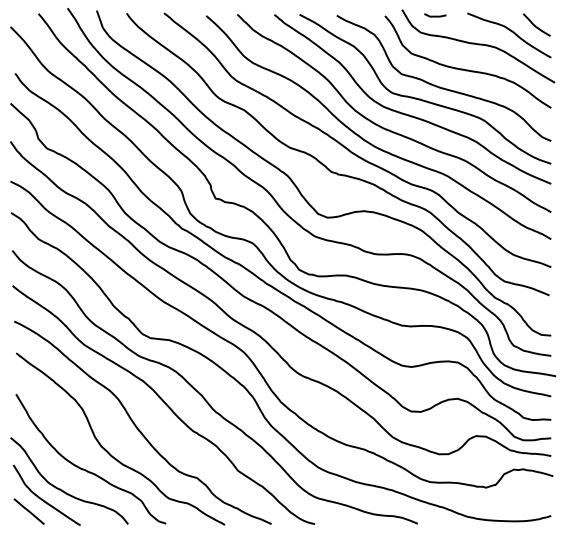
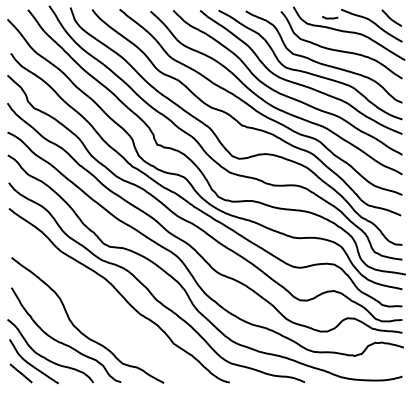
line: (435, 15) -> (330, 17), moved
curve: (137, 426) -> (100, 311), removed

